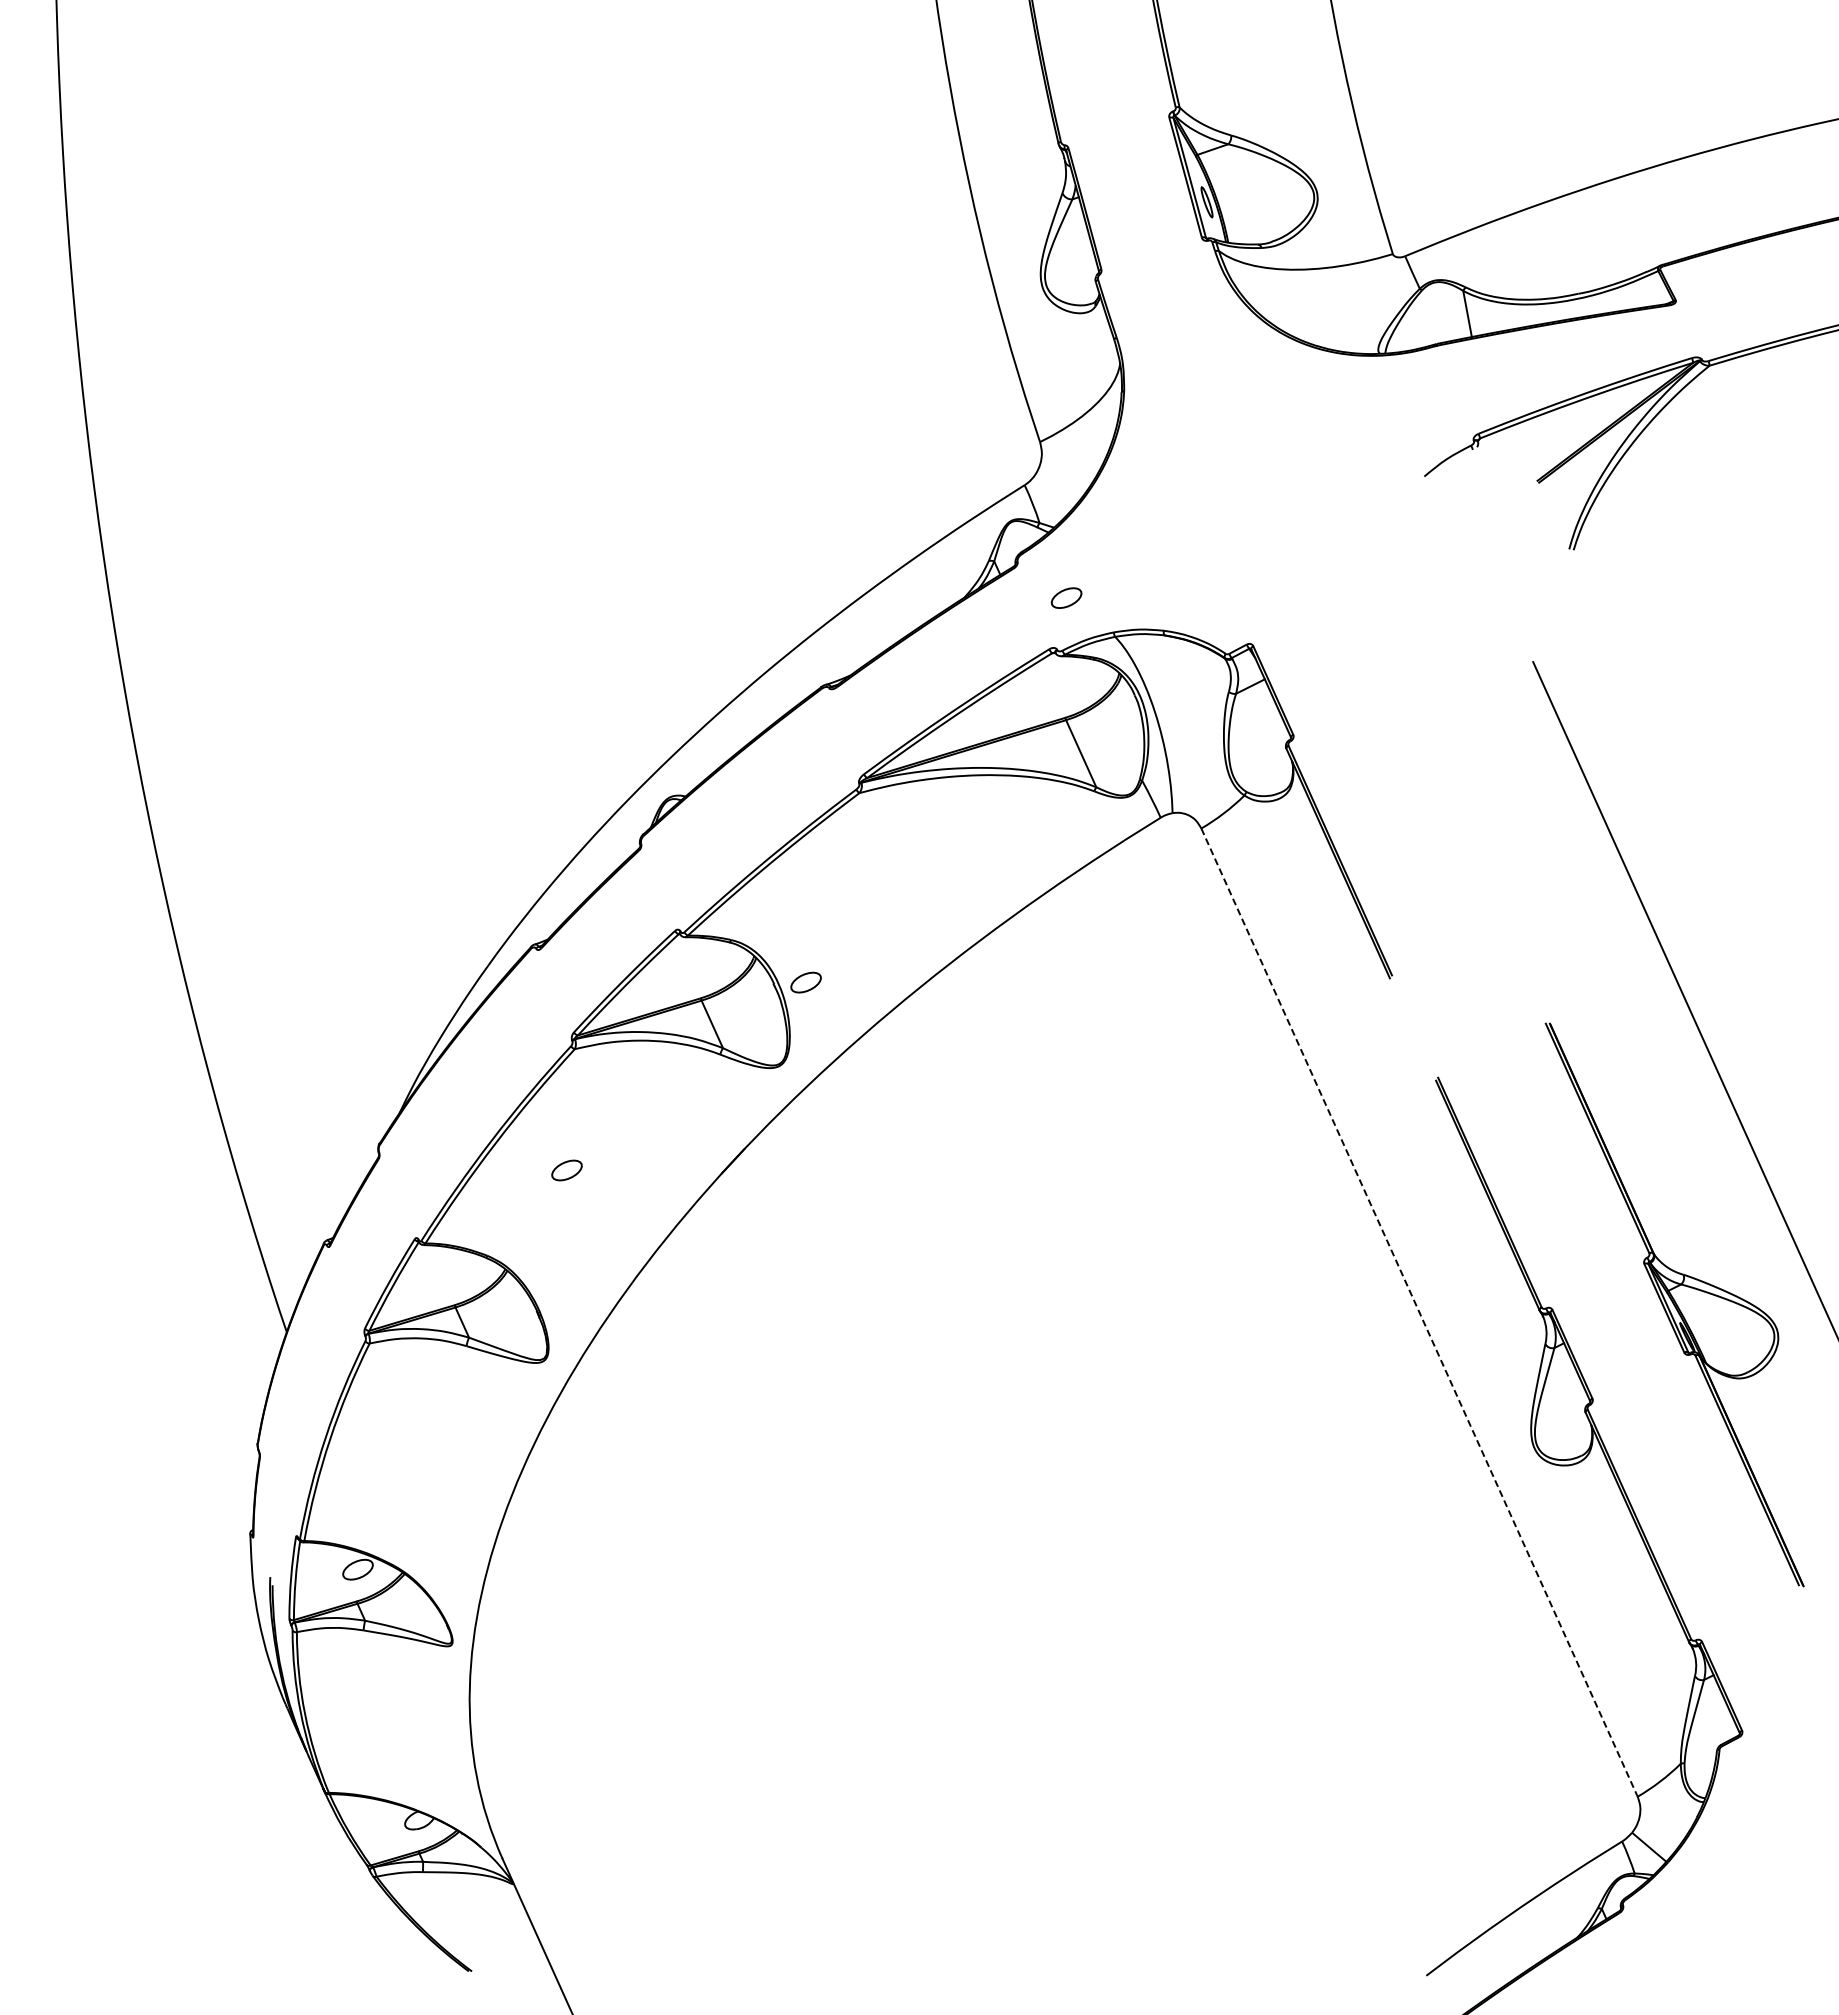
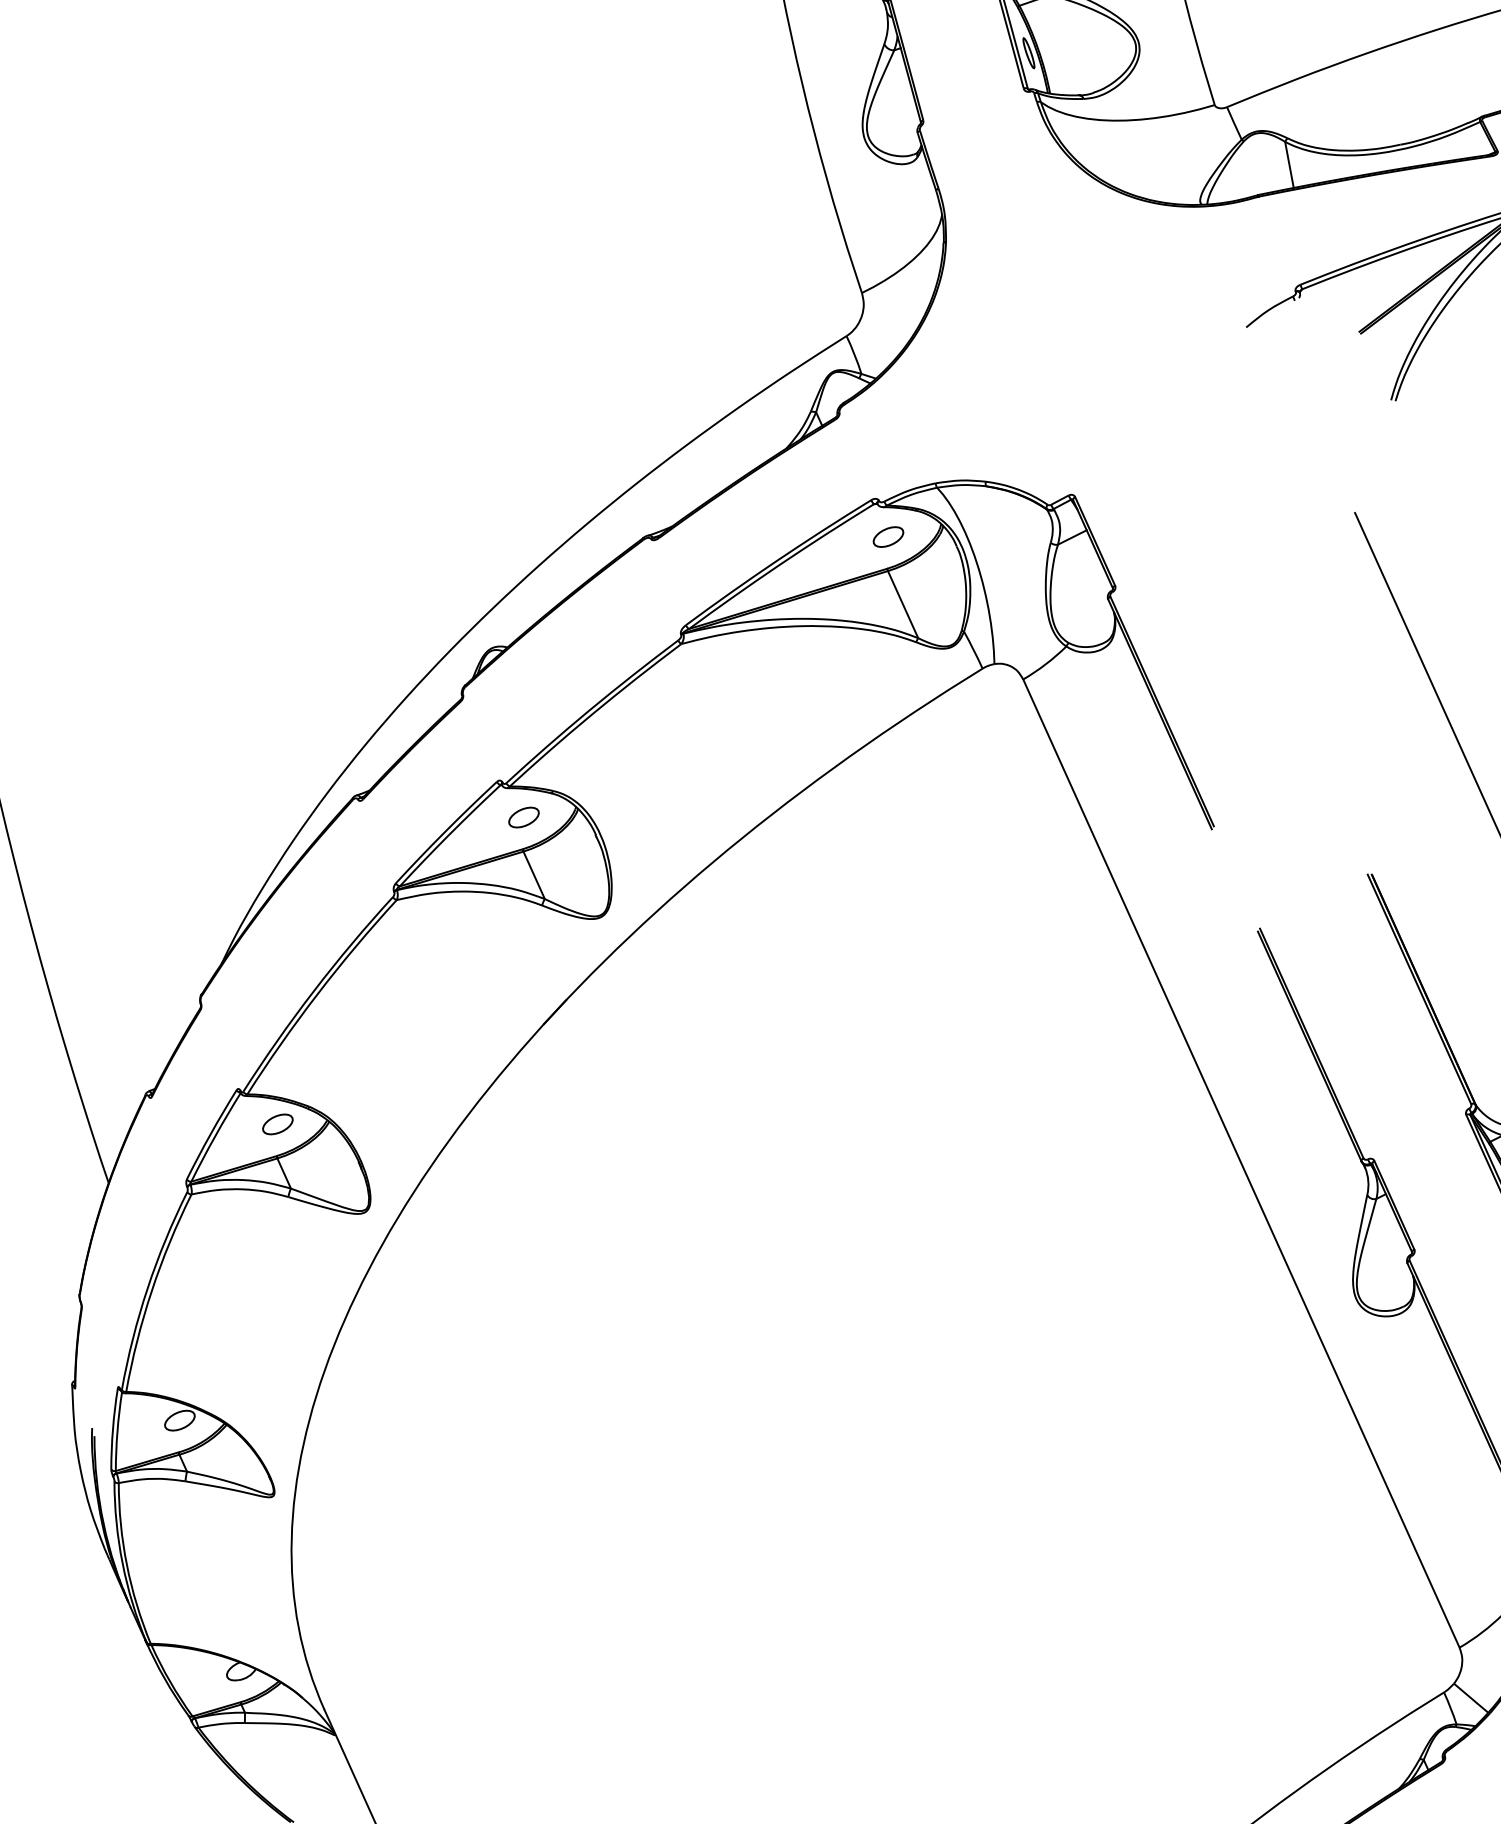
part: (1066, 597) -> (888, 536), moved
part: (805, 982) -> (523, 817), moved
part: (566, 1170) -> (277, 1124), moved
line: (1419, 1312) -> (1241, 1163), dashed -> solid

